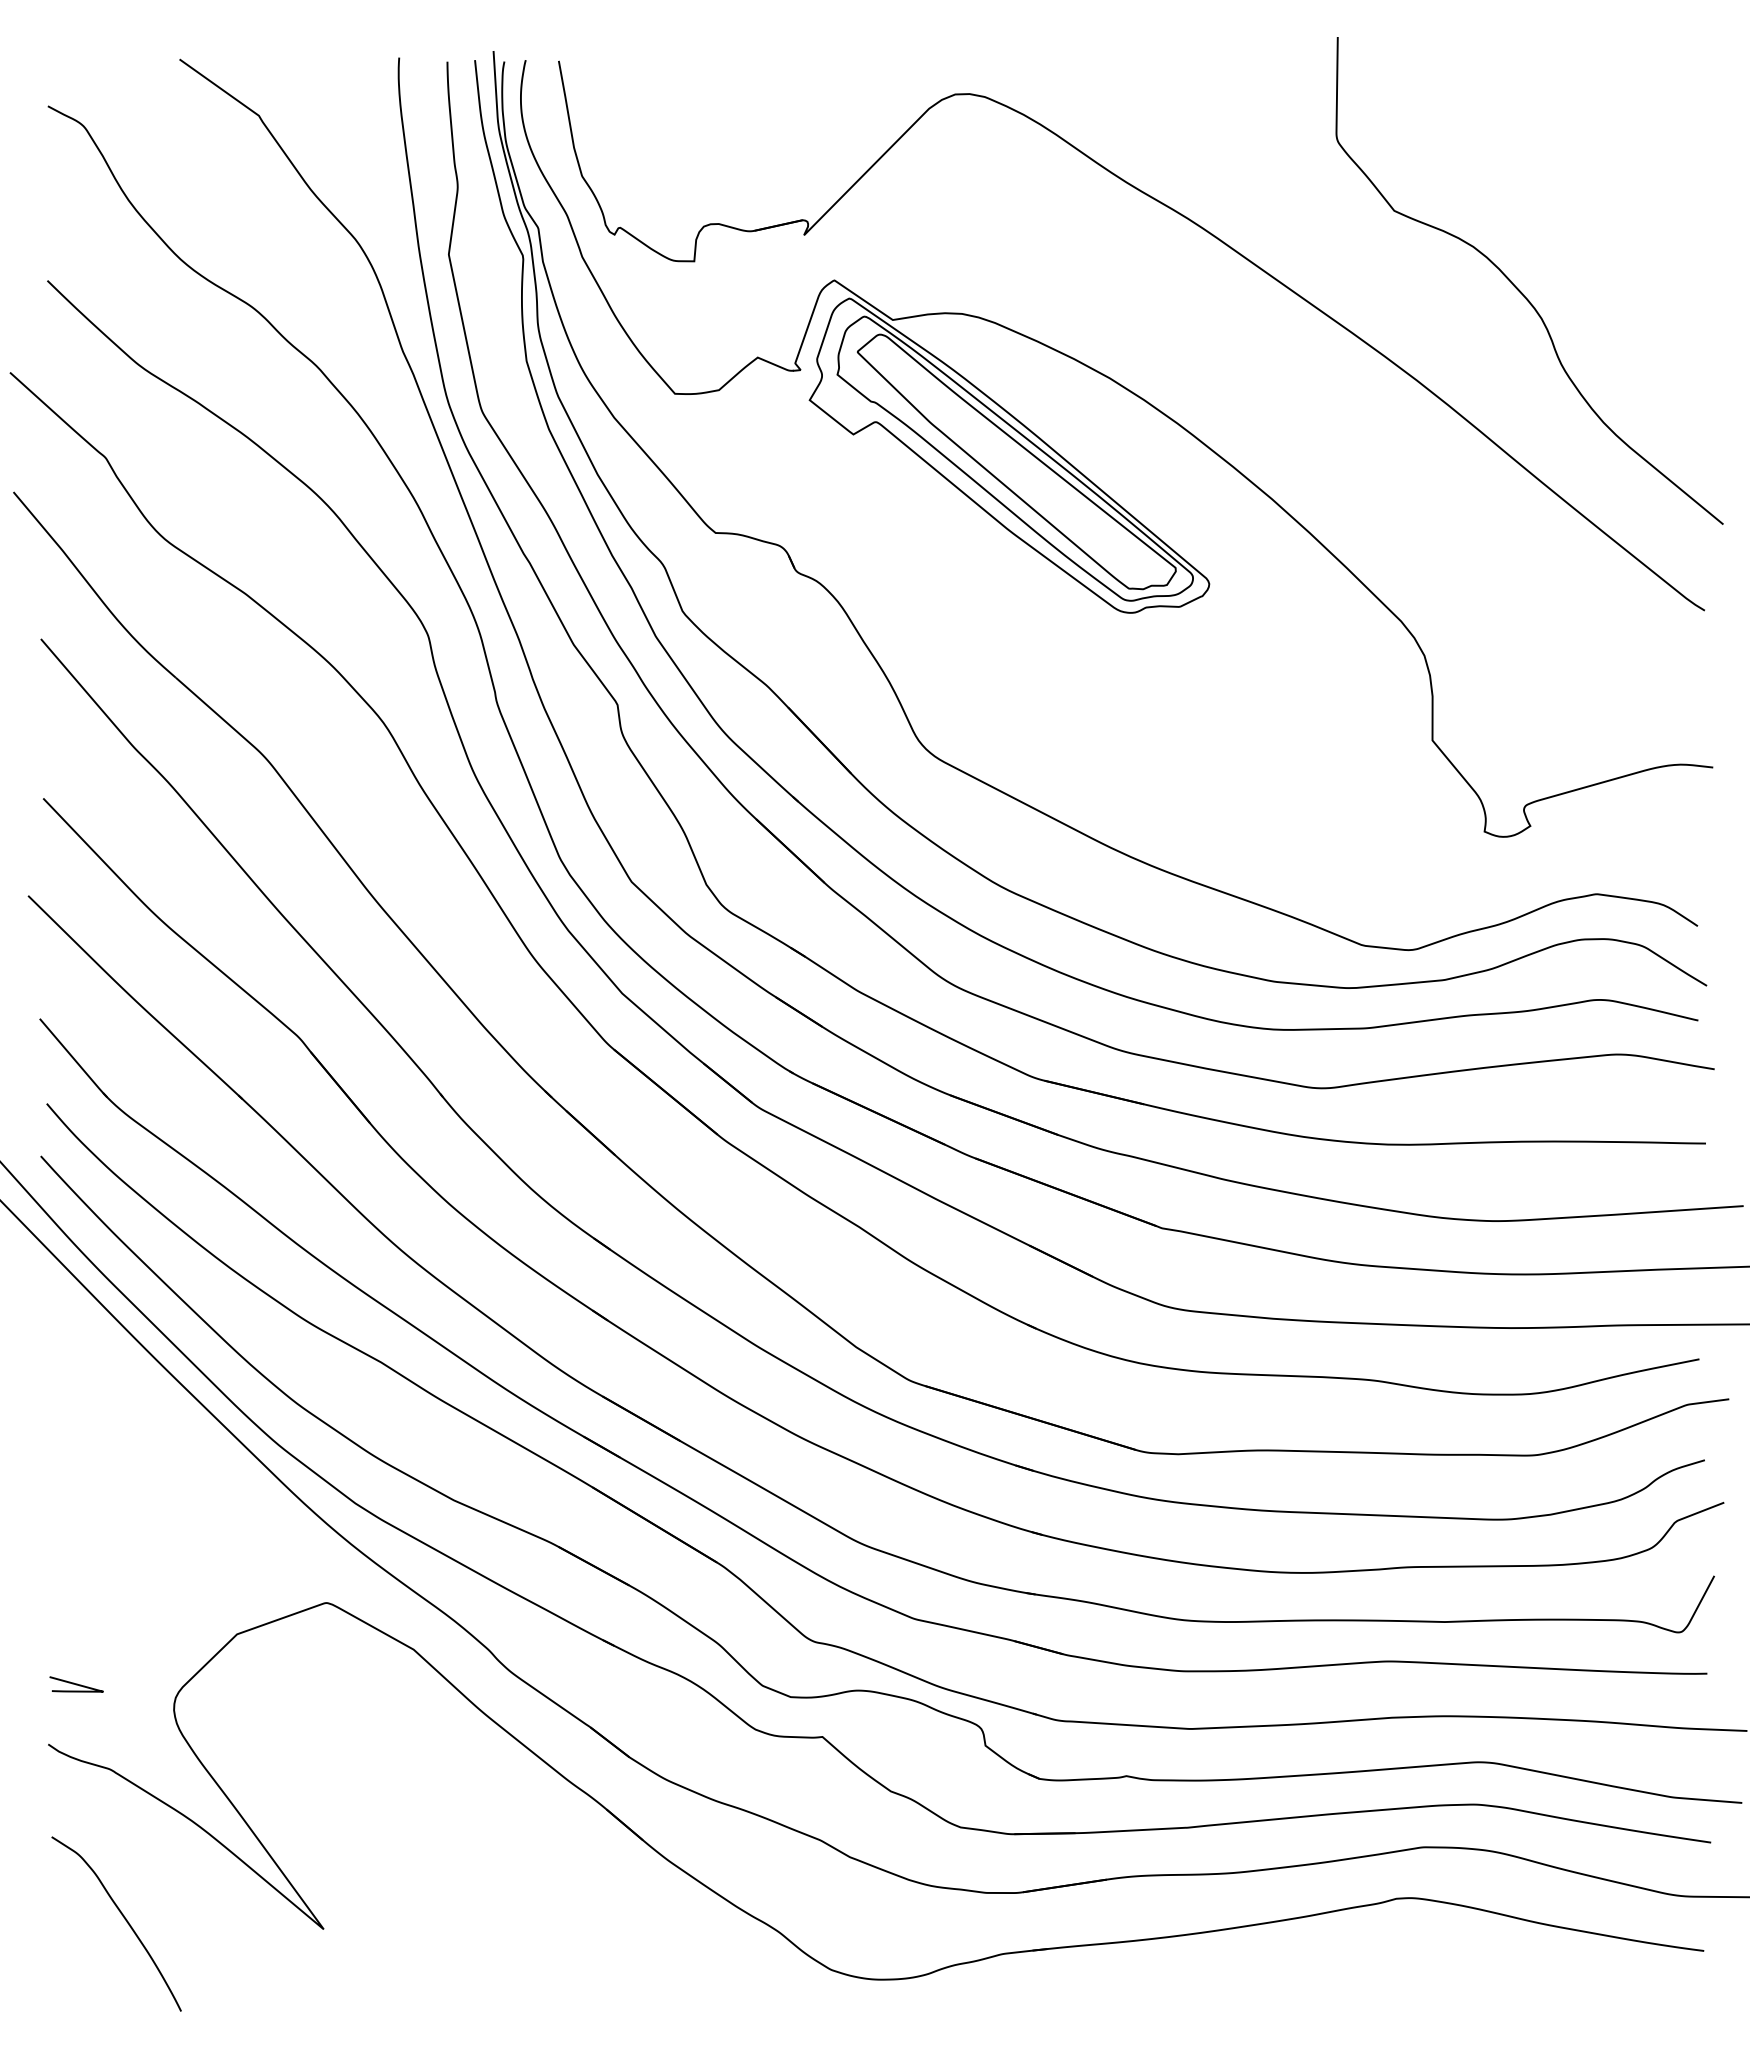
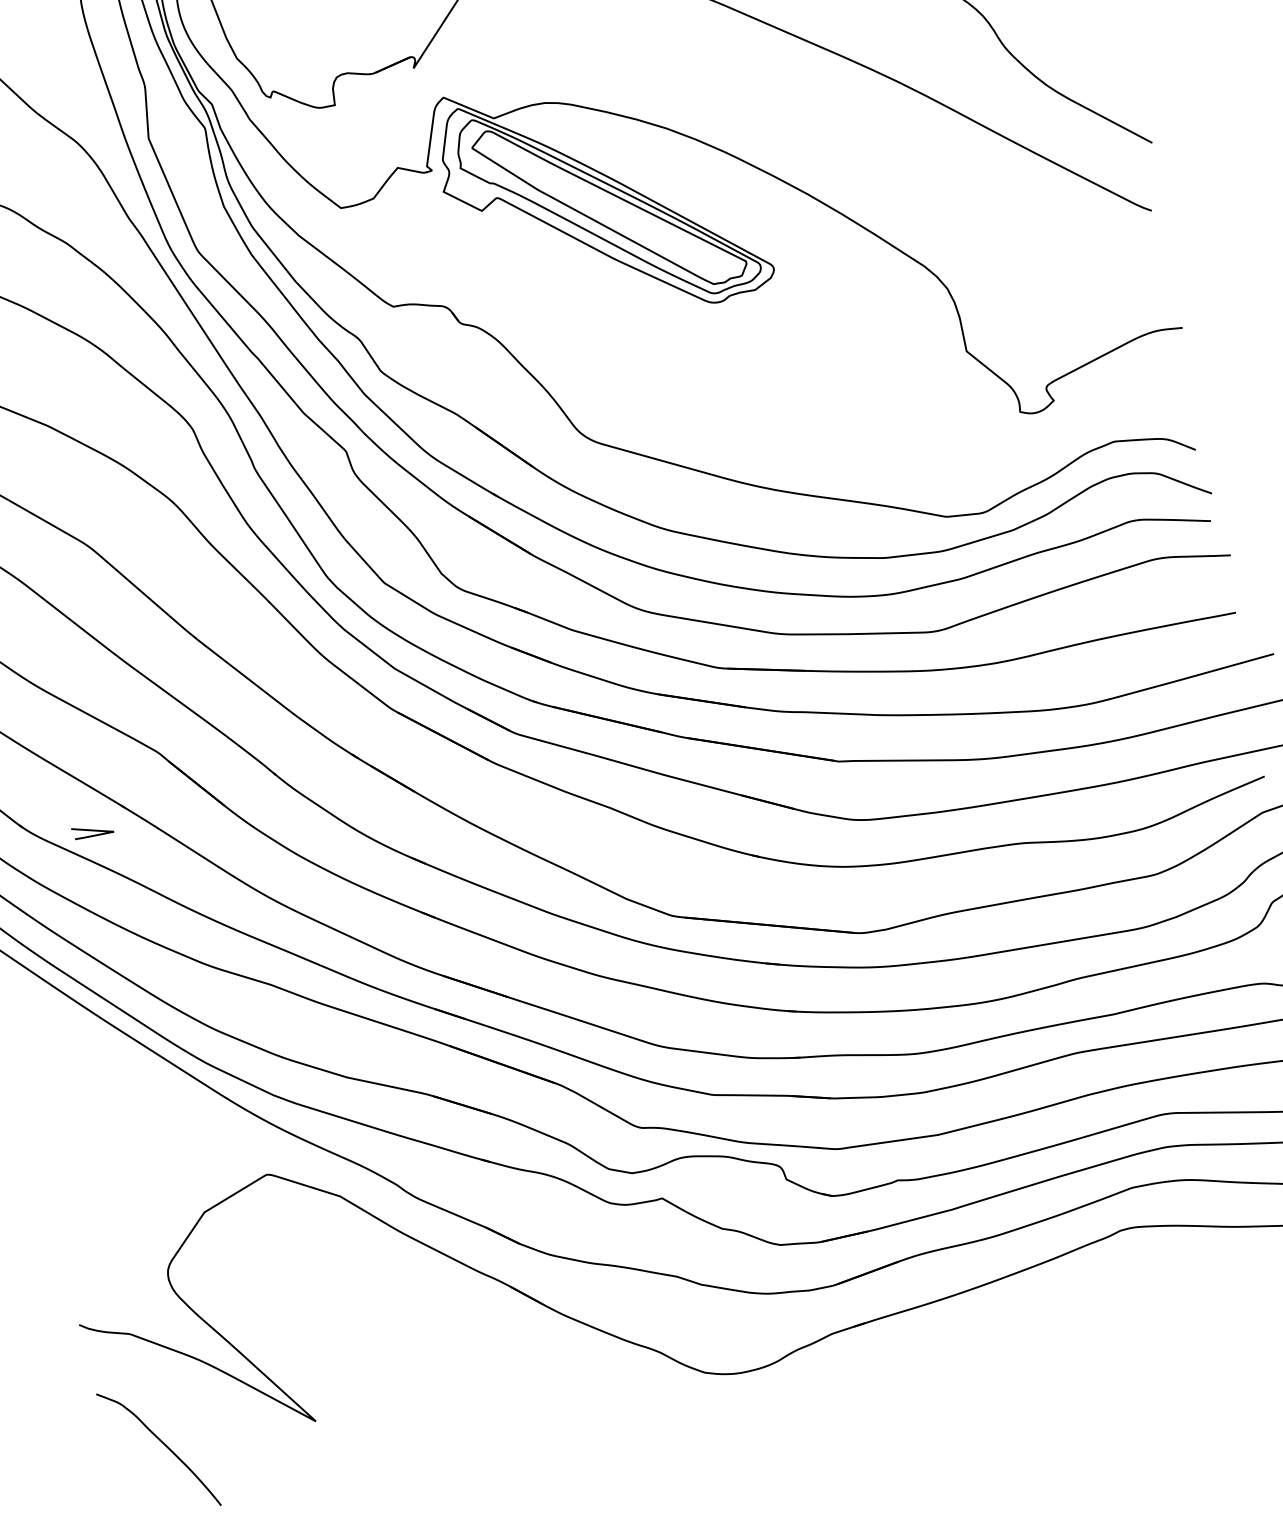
curve: (76, 1684) -> (92, 830), moved

